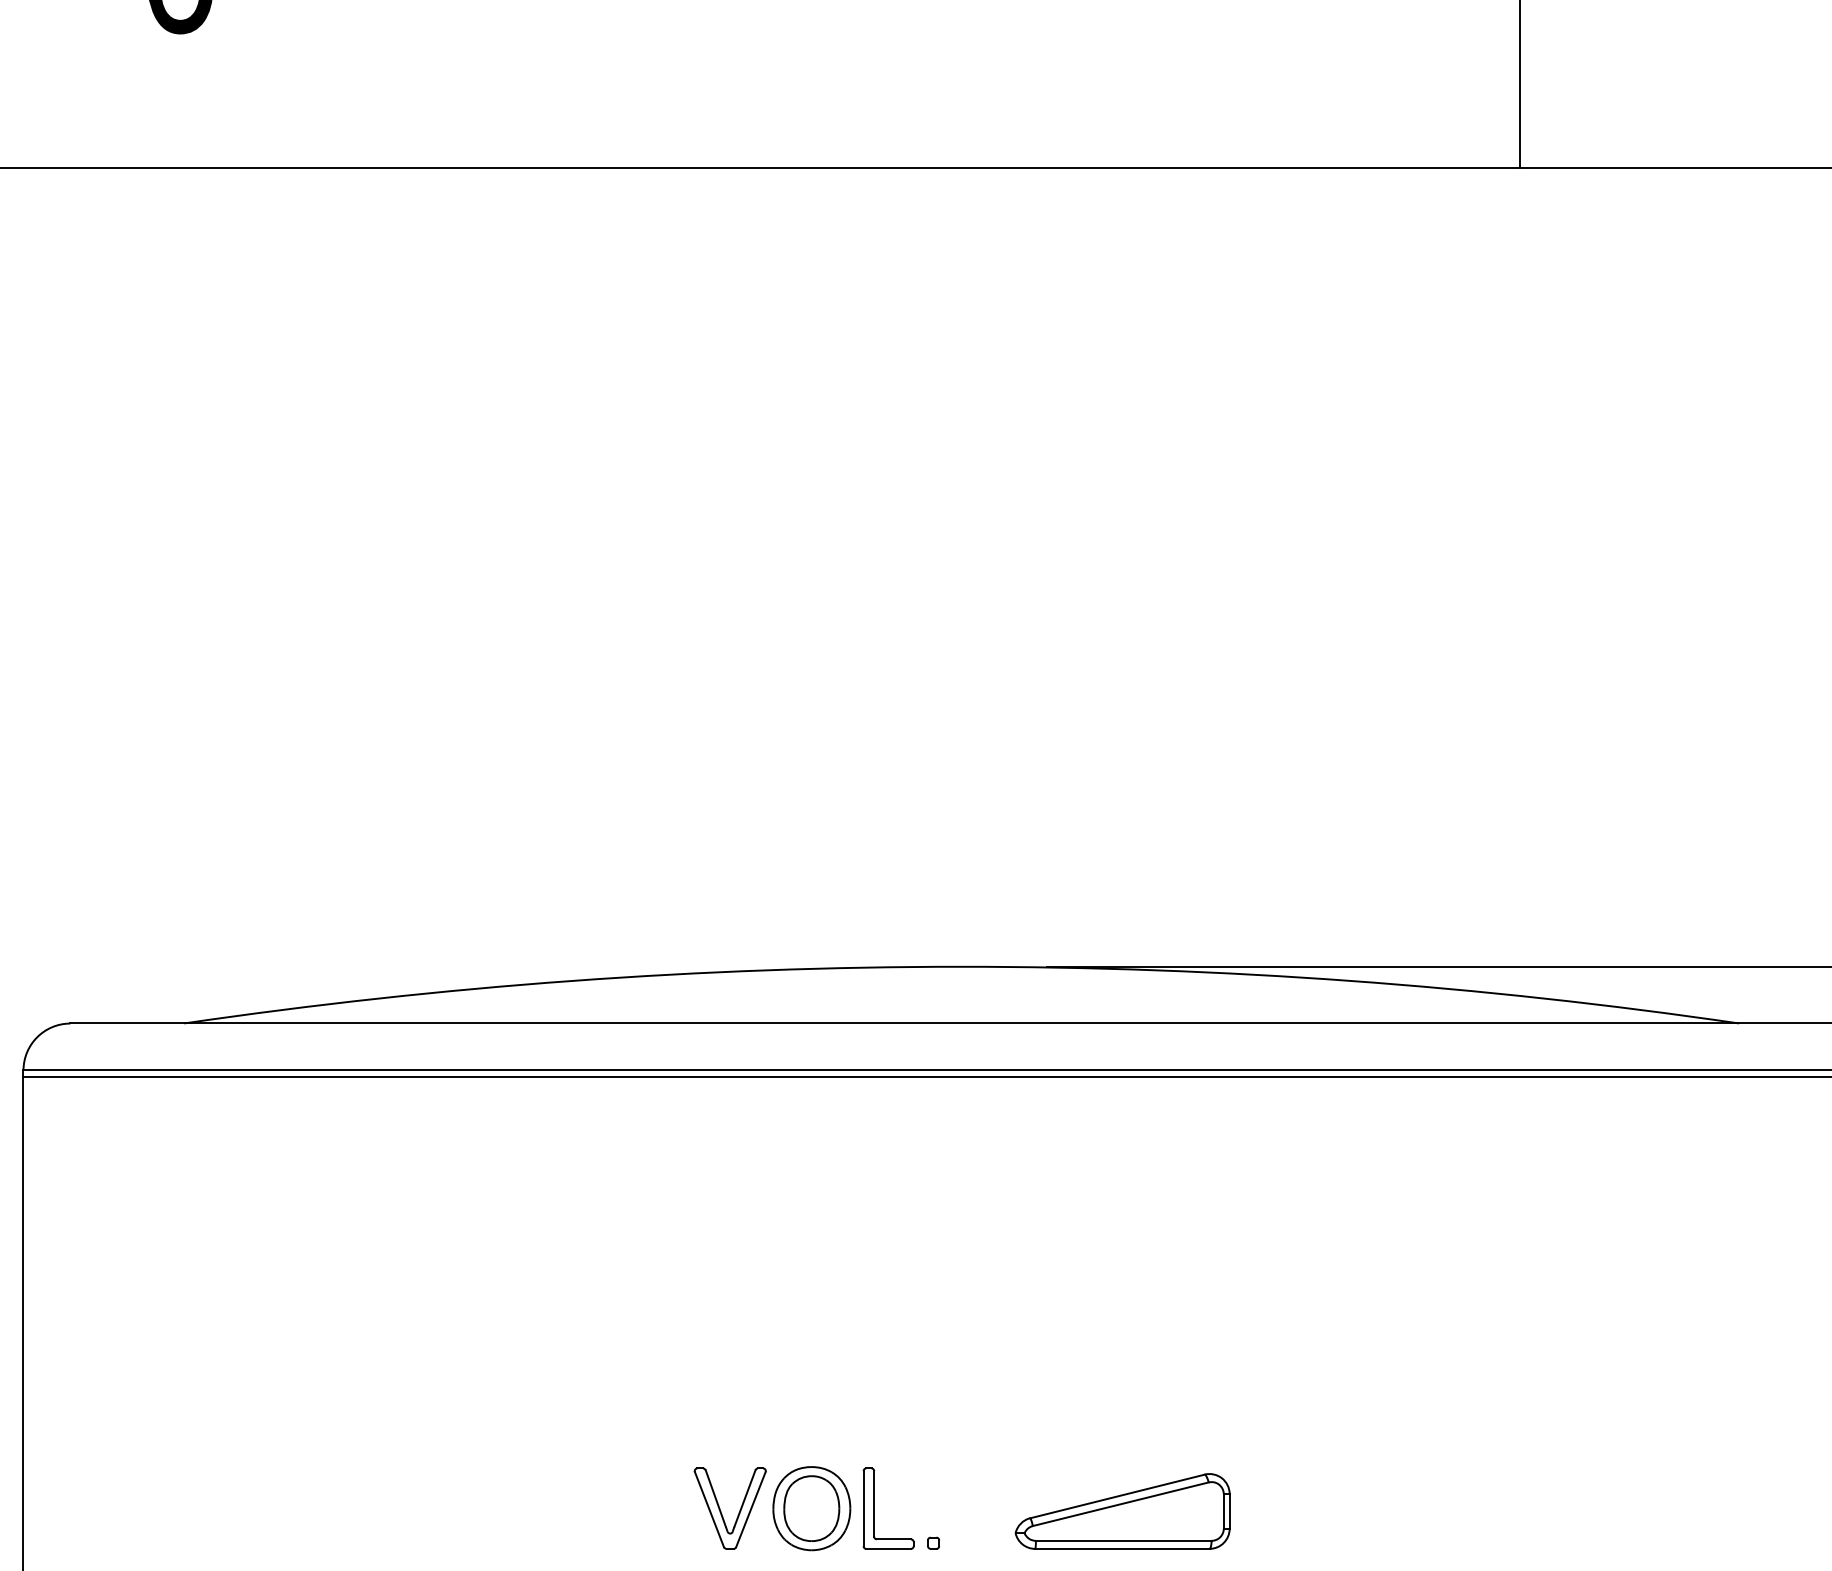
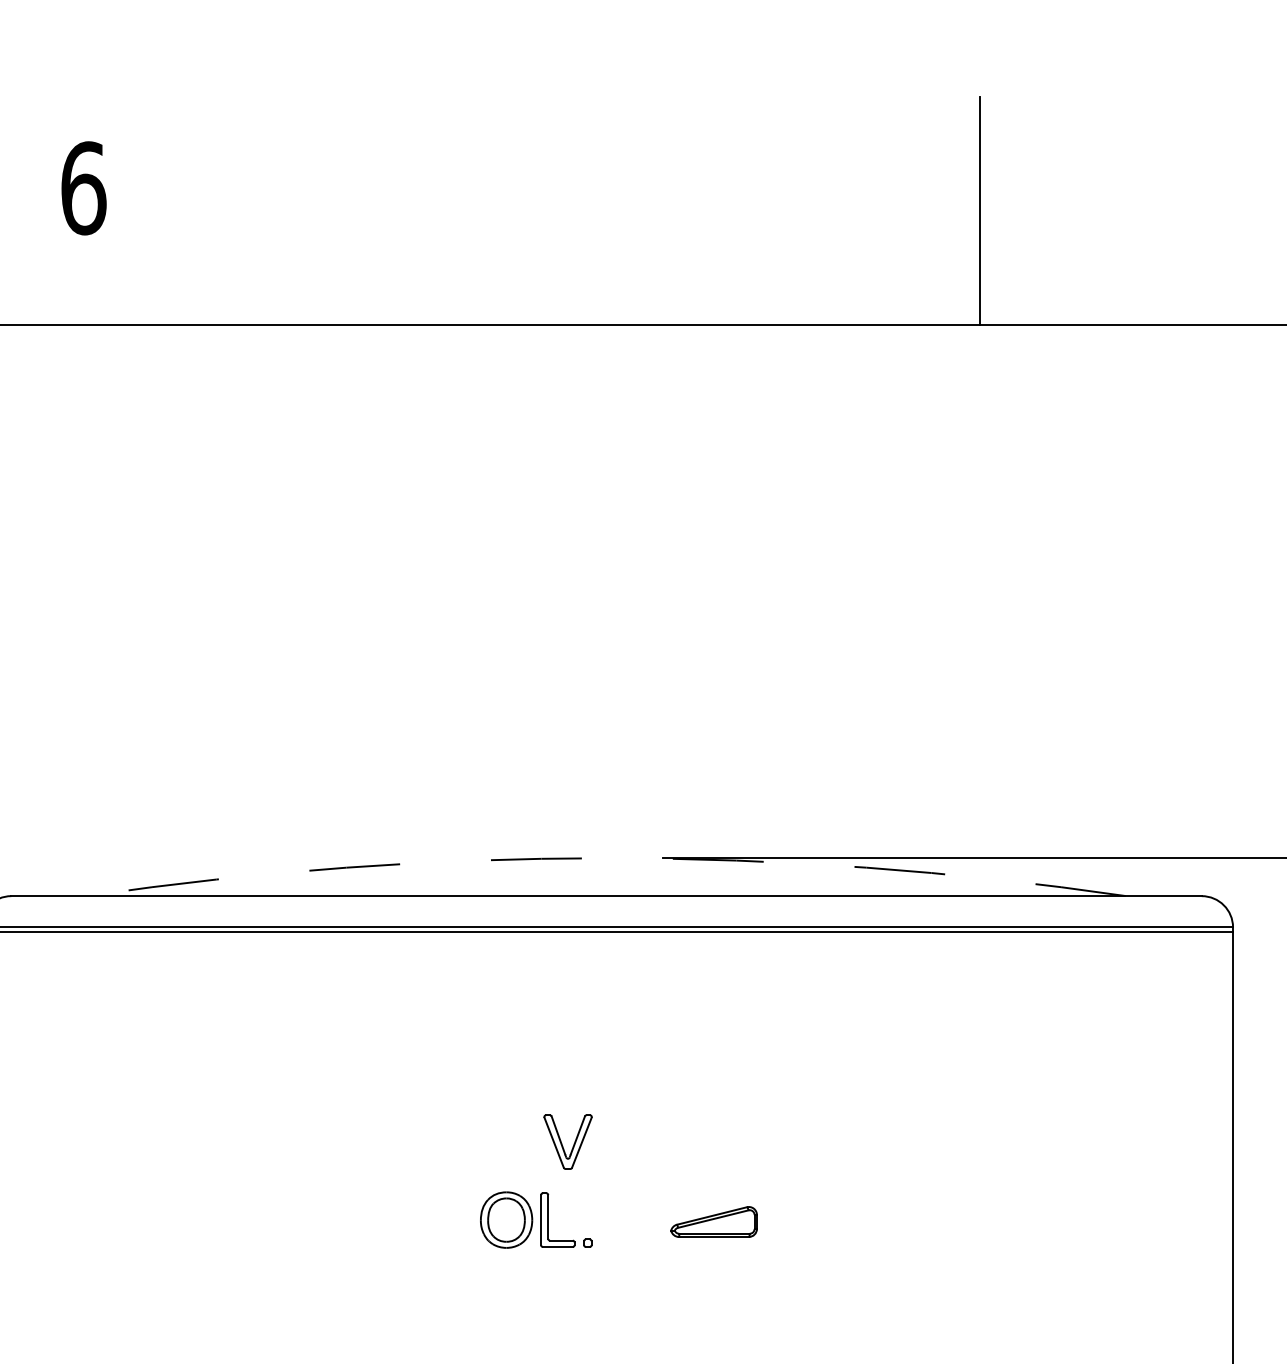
arc: (961, 967) -> (606, 858), solid -> dashed
part: (729, 1507) -> (567, 1141), moved
part: (1121, 1510) -> (713, 1221), size x0.6

